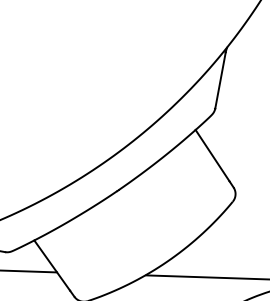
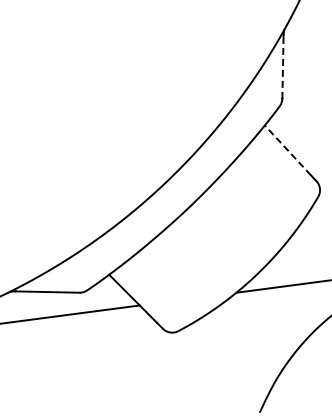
line: (220, 79) -> (282, 66), solid -> dashed
line: (212, 155) -> (287, 150), solid -> dashed

